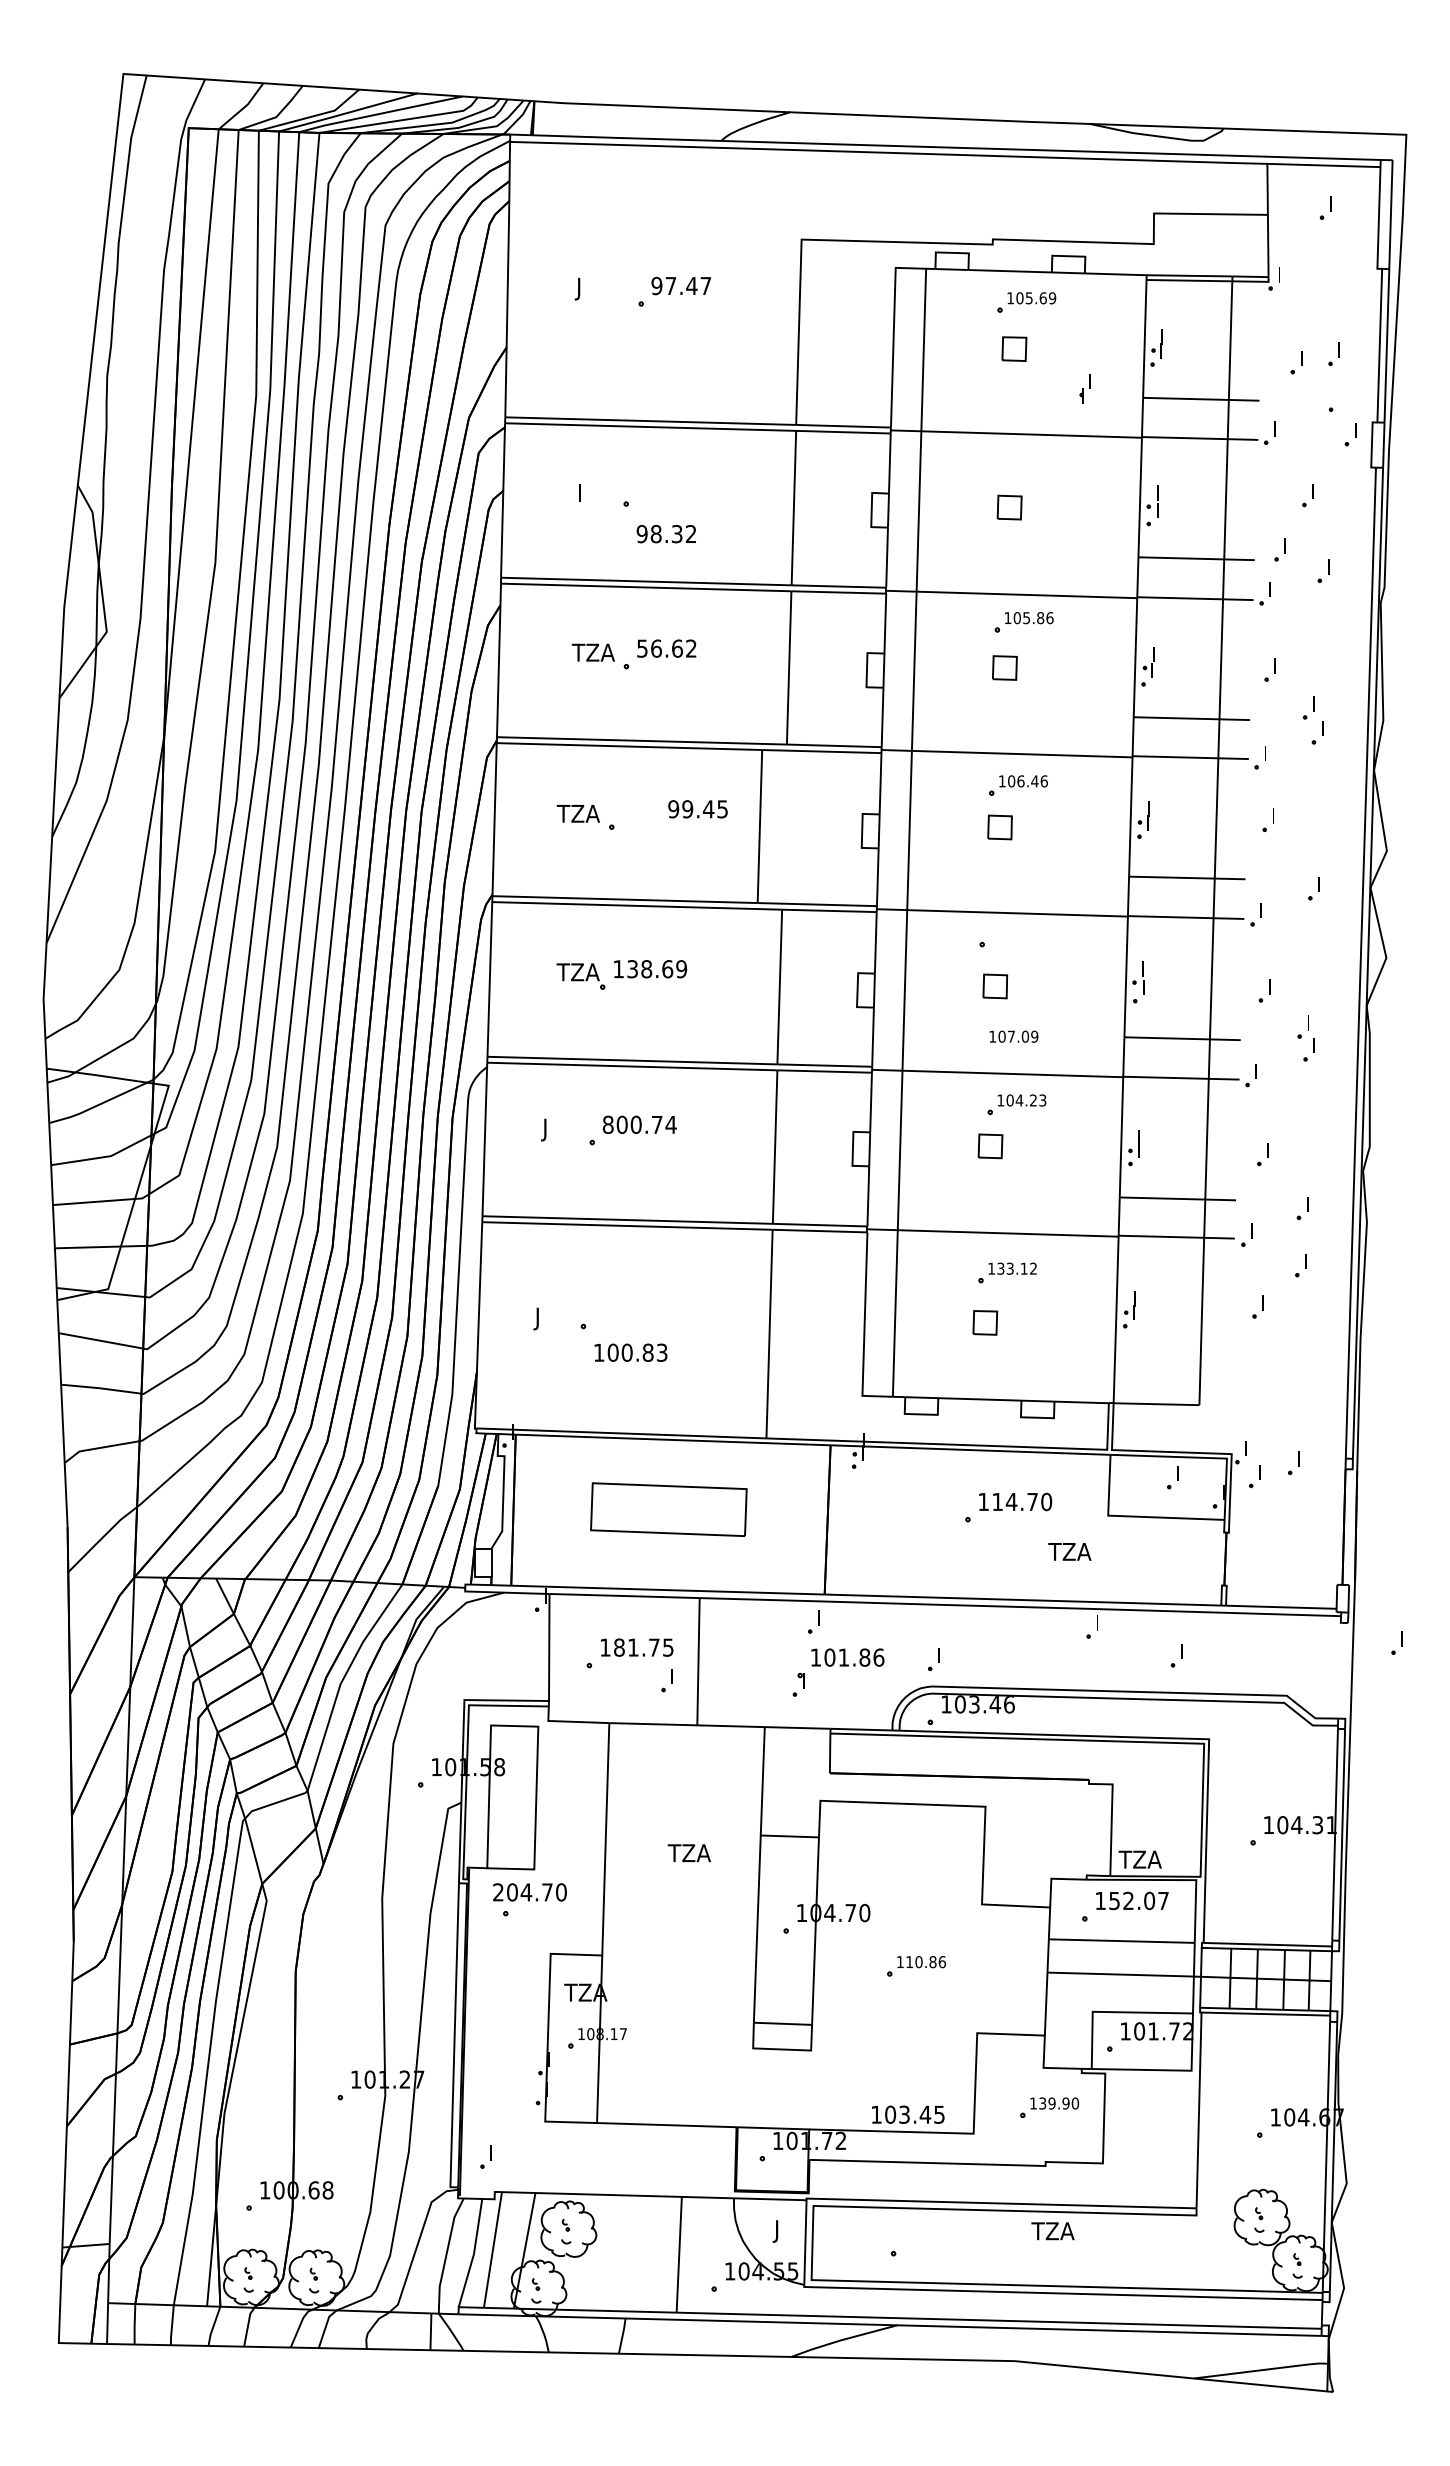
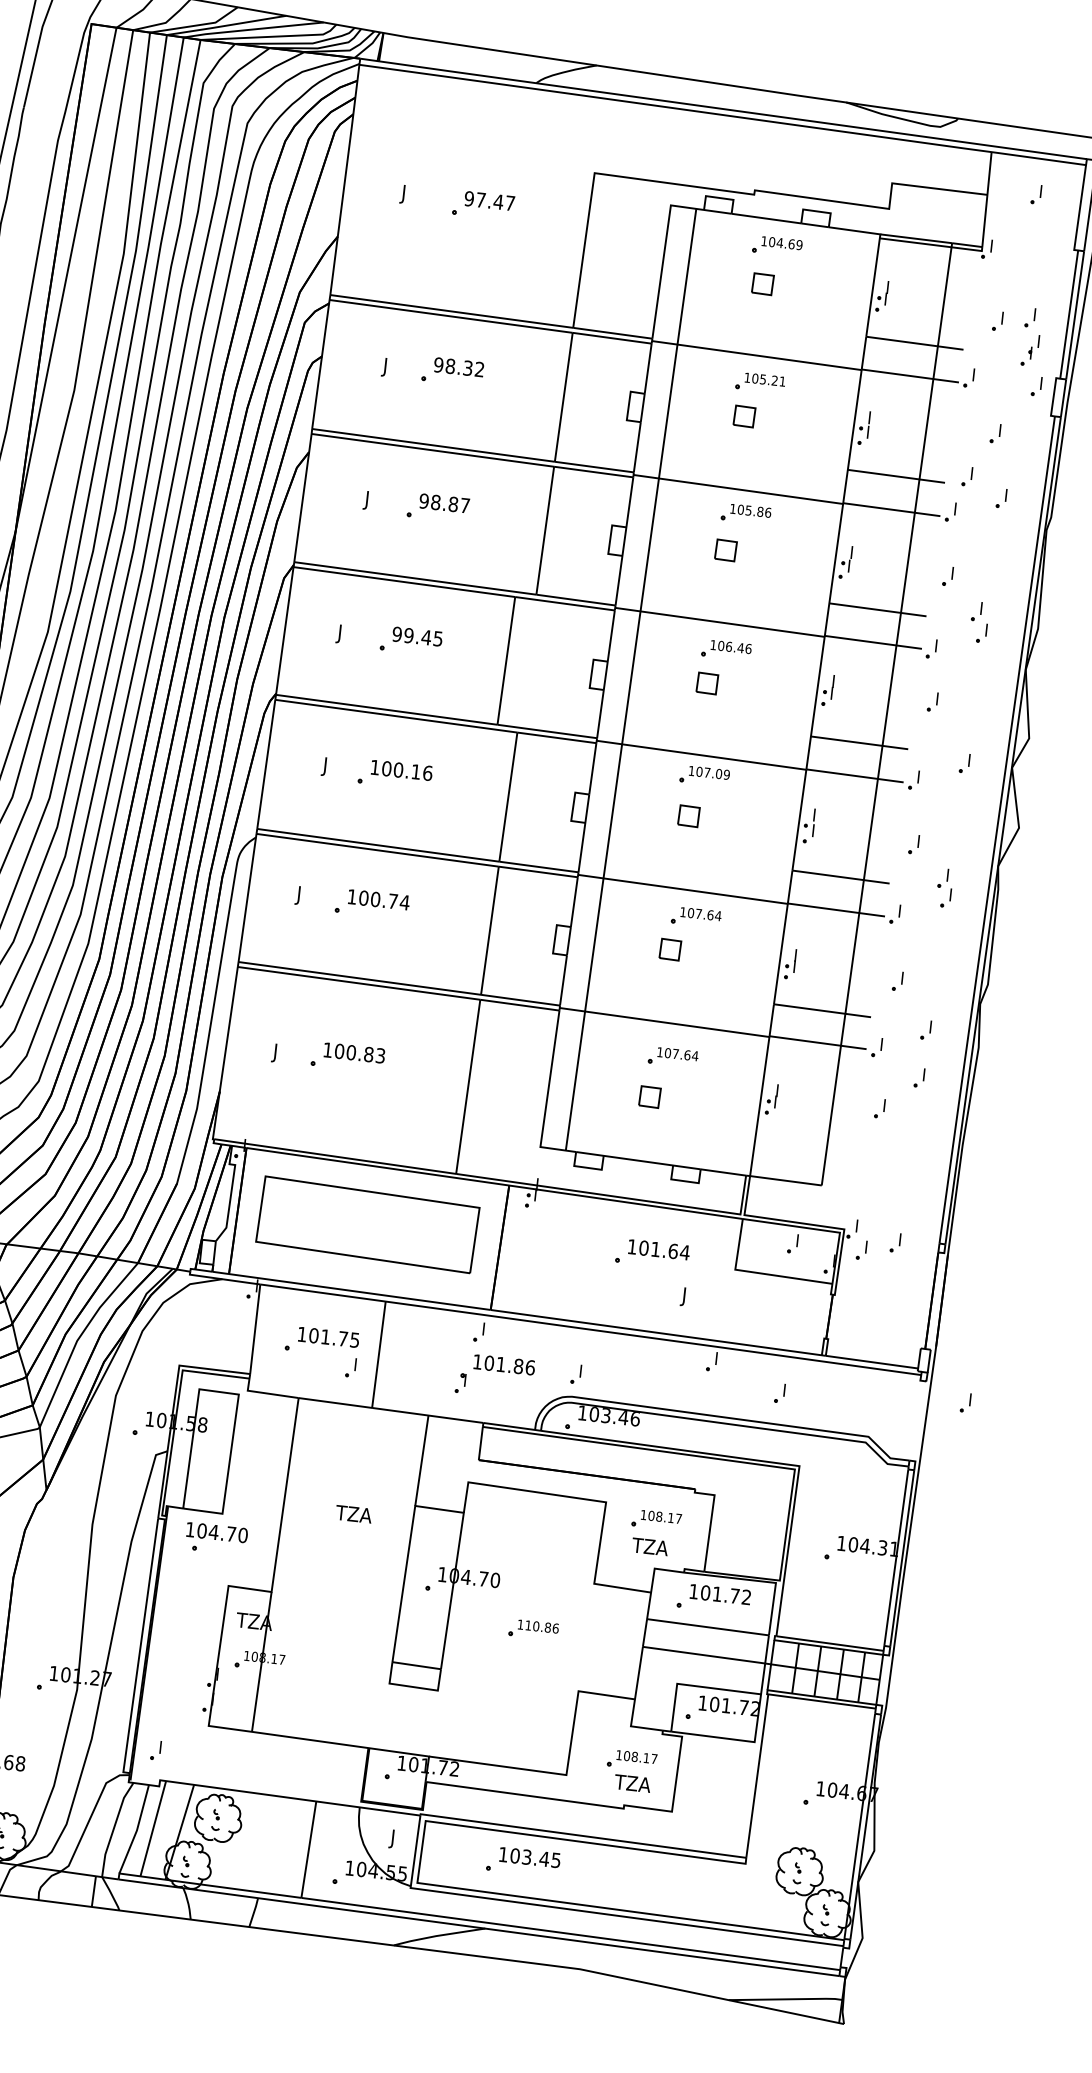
text: (1029, 298) -> (780, 243), 105.69 -> 104.69
part: (1084, 388) -> (1033, 346), moved
part: (1024, 465) -> (760, 382), added
text: (577, 495) -> (383, 367), I -> J
text: (665, 534) -> (458, 367), moved
text: (666, 648) -> (444, 503), 56.62 -> 98.87
text: (592, 654) -> (381, 501), TZA -> J
text: (697, 809) -> (417, 636), moved
text: (577, 816) -> (354, 635), TZA -> J
text: (657, 969) -> (407, 771), 138.69 -> 100.16
text: (577, 974) -> (340, 768), TZA -> J
text: (1013, 1036) -> (709, 772), moved
text: (1030, 1100) -> (708, 914), 104.23 -> 107.64
text: (607, 1124) -> (351, 896), 800.74 -> 100.74
text: (1017, 1268) -> (681, 1054), 133.12 -> 107.64
text: (630, 1352) -> (354, 1052), moved
text: (1022, 1501) -> (664, 1250), 114.70 -> 101.64
part: (668, 1509) -> (367, 1224), size x1.67
text: (1069, 1554) -> (699, 1298), TZA -> J
text: (619, 1647) -> (314, 1335), 181.75 -> 101.75
part: (1047, 1820) -> (656, 1519), added
text: (1139, 1859) -> (649, 1546), moved
text: (498, 1892) -> (190, 1529), 204.70 -> 104.70
text: (1138, 1900) -> (725, 1594), 152.07 -> 101.72
text: (1059, 2103) -> (641, 1757), 139.90 -> 108.17
text: (908, 2114) -> (530, 1857), moved
text: (1052, 2231) -> (632, 1783), moved

